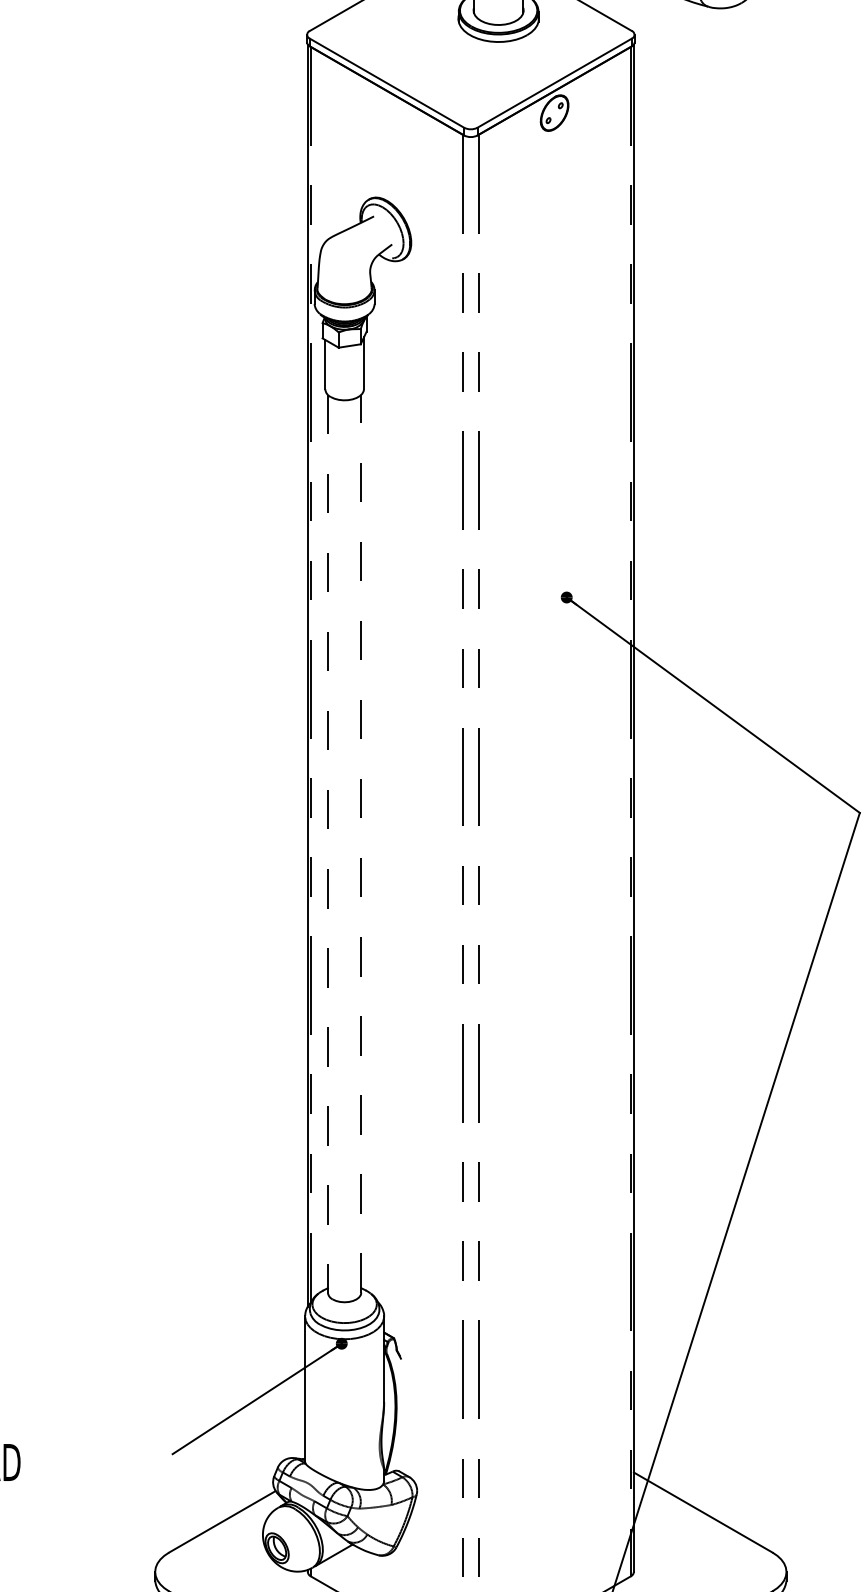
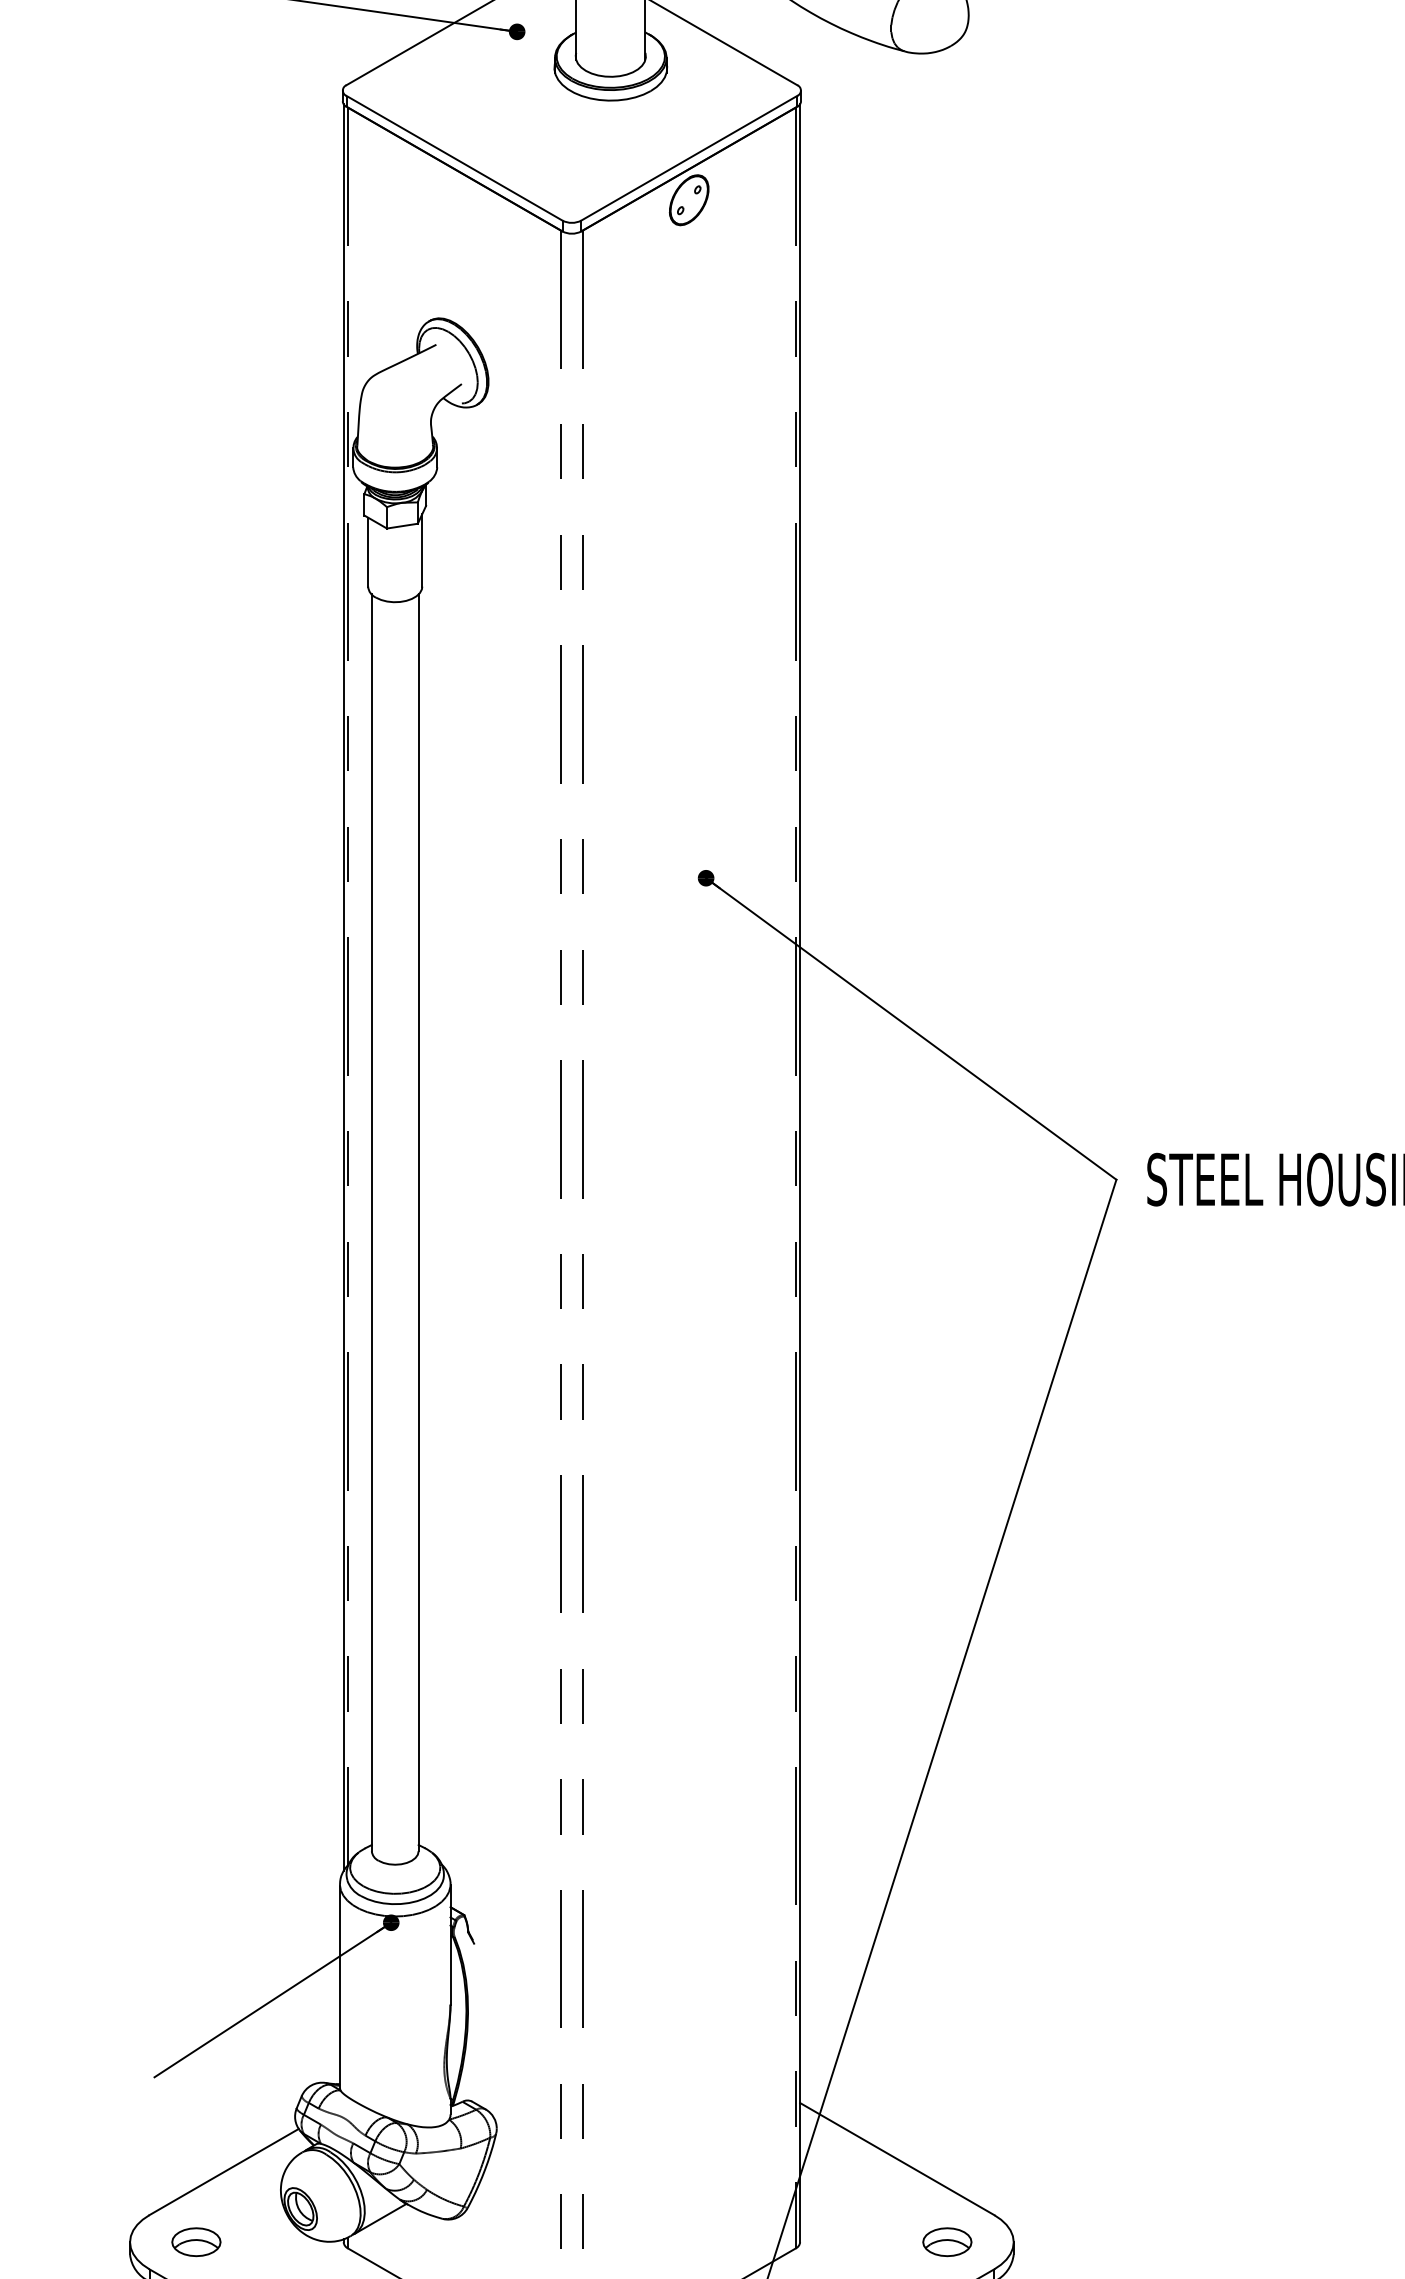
line: (361, 843) -> (418, 1222), dashed -> solid
line: (327, 844) -> (371, 1223), dashed -> solid
part: (202, 1572) -> (196, 2242), added
part: (739, 1572) -> (947, 2242), added

